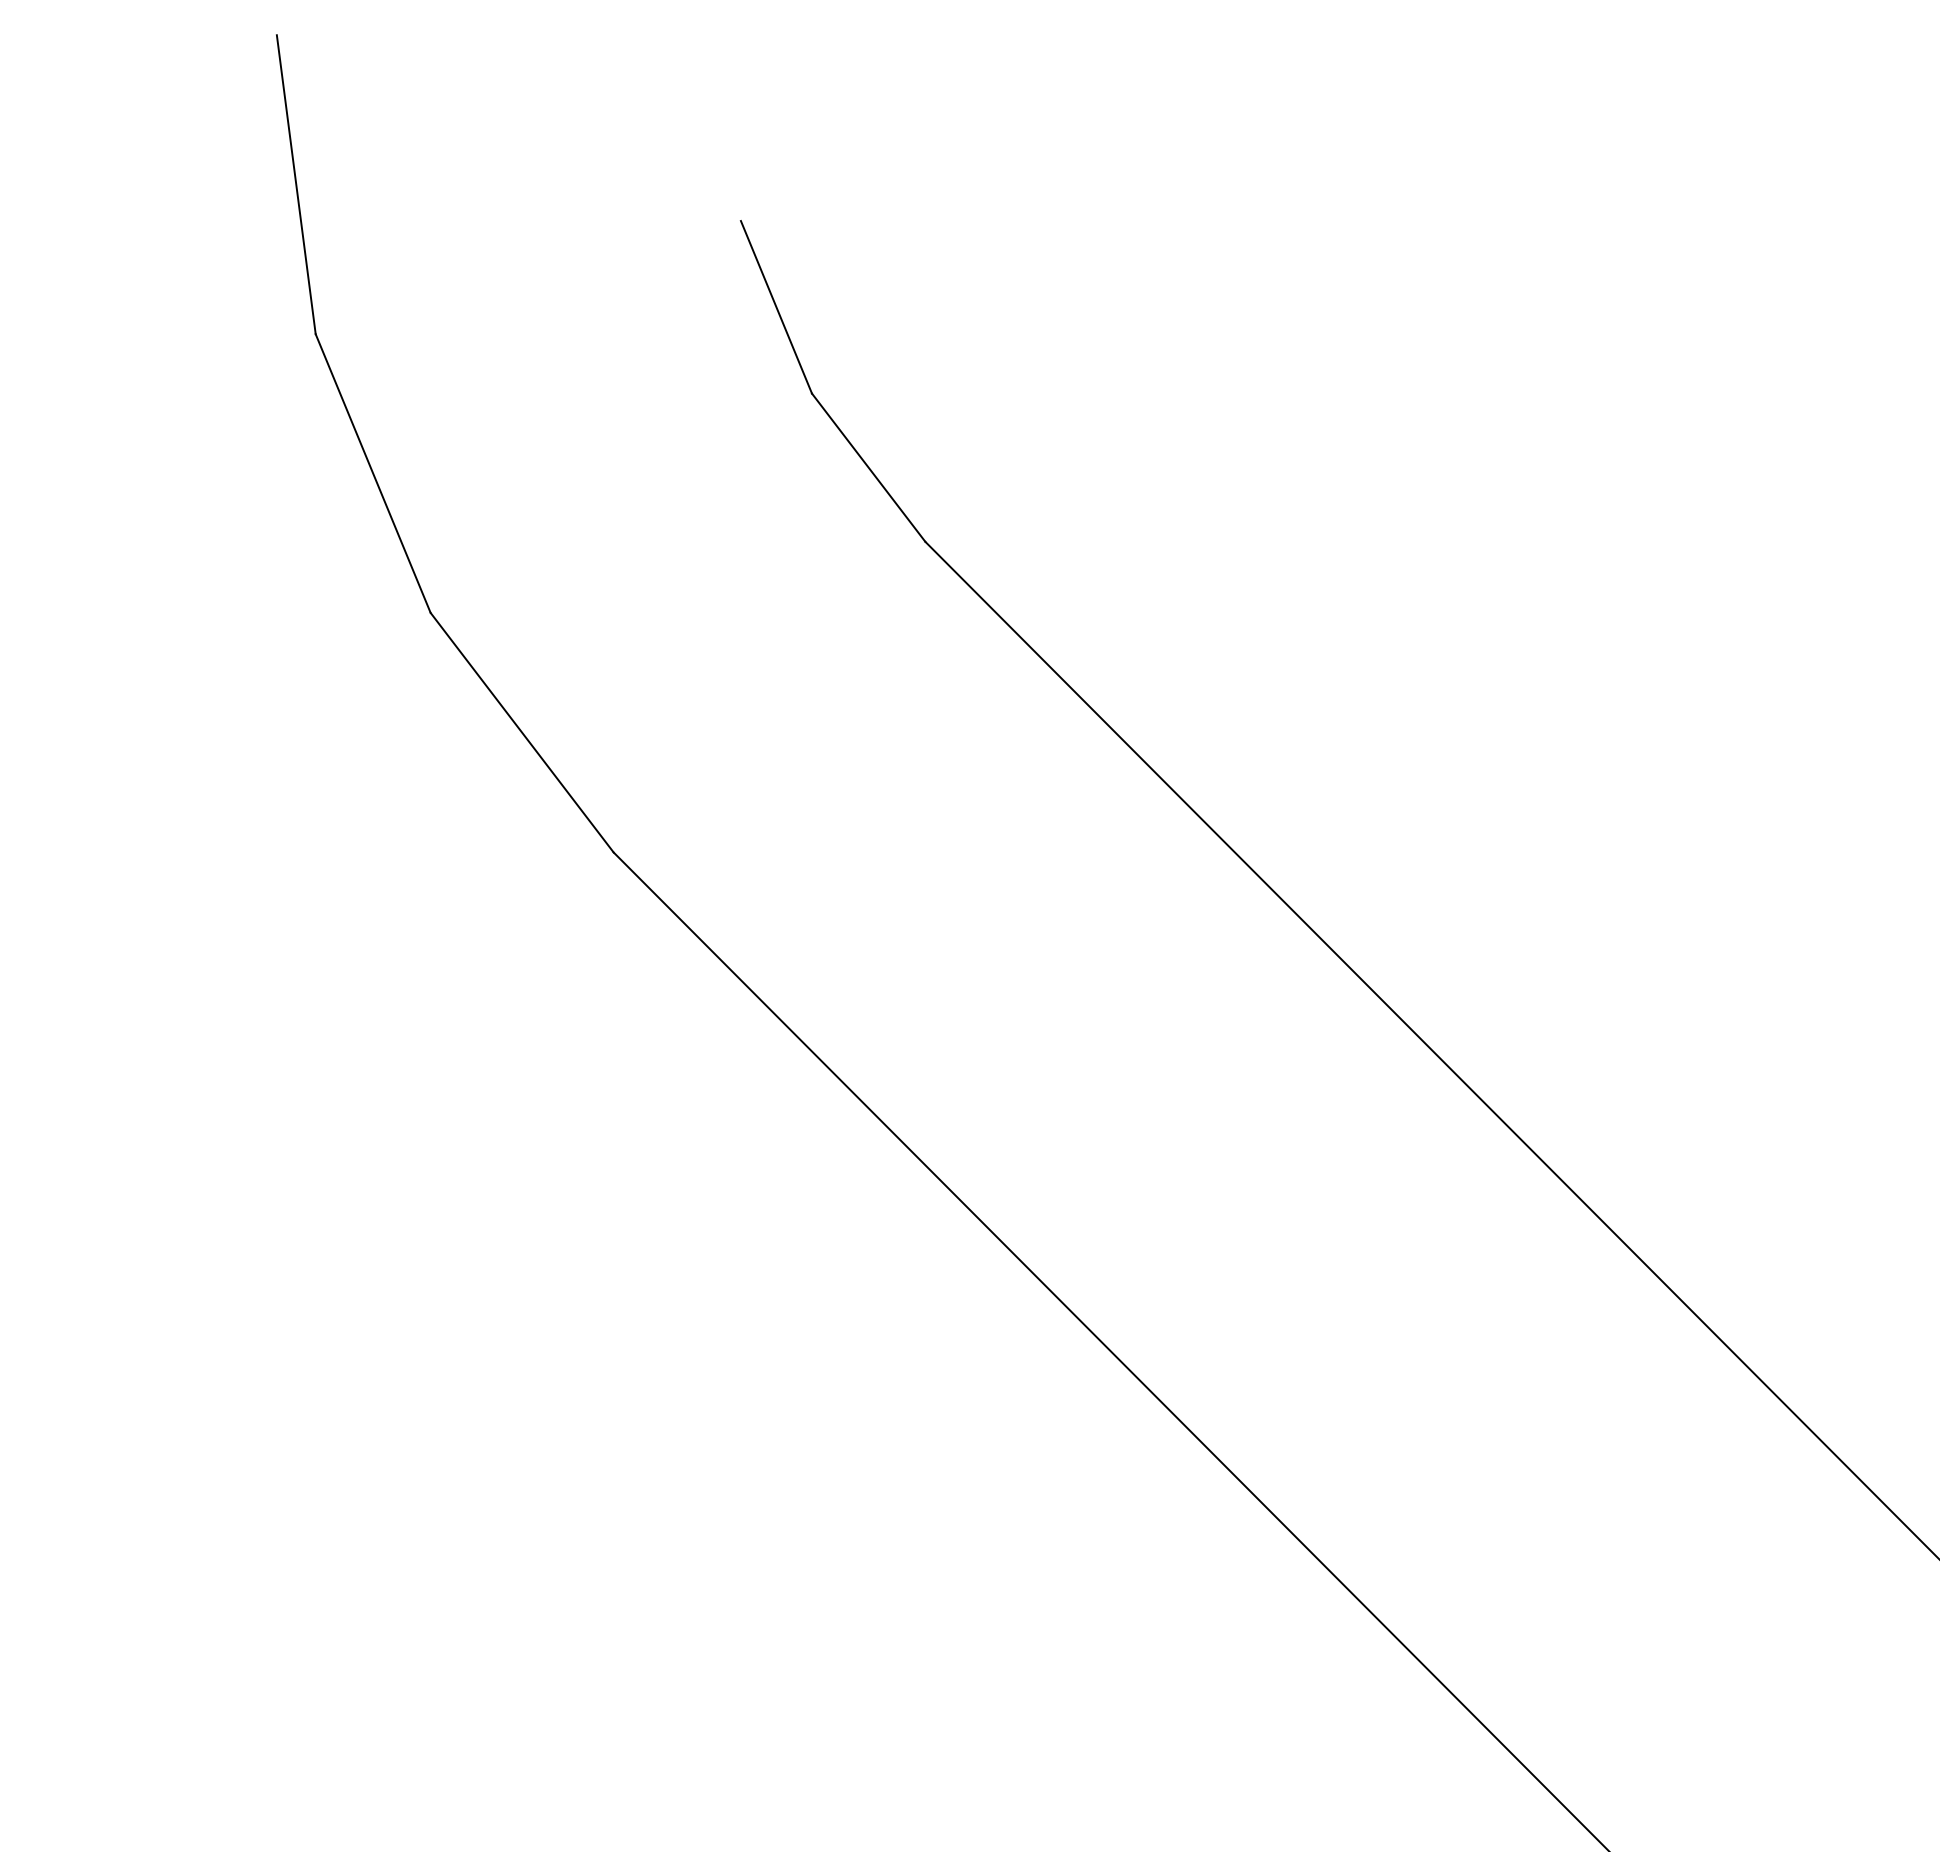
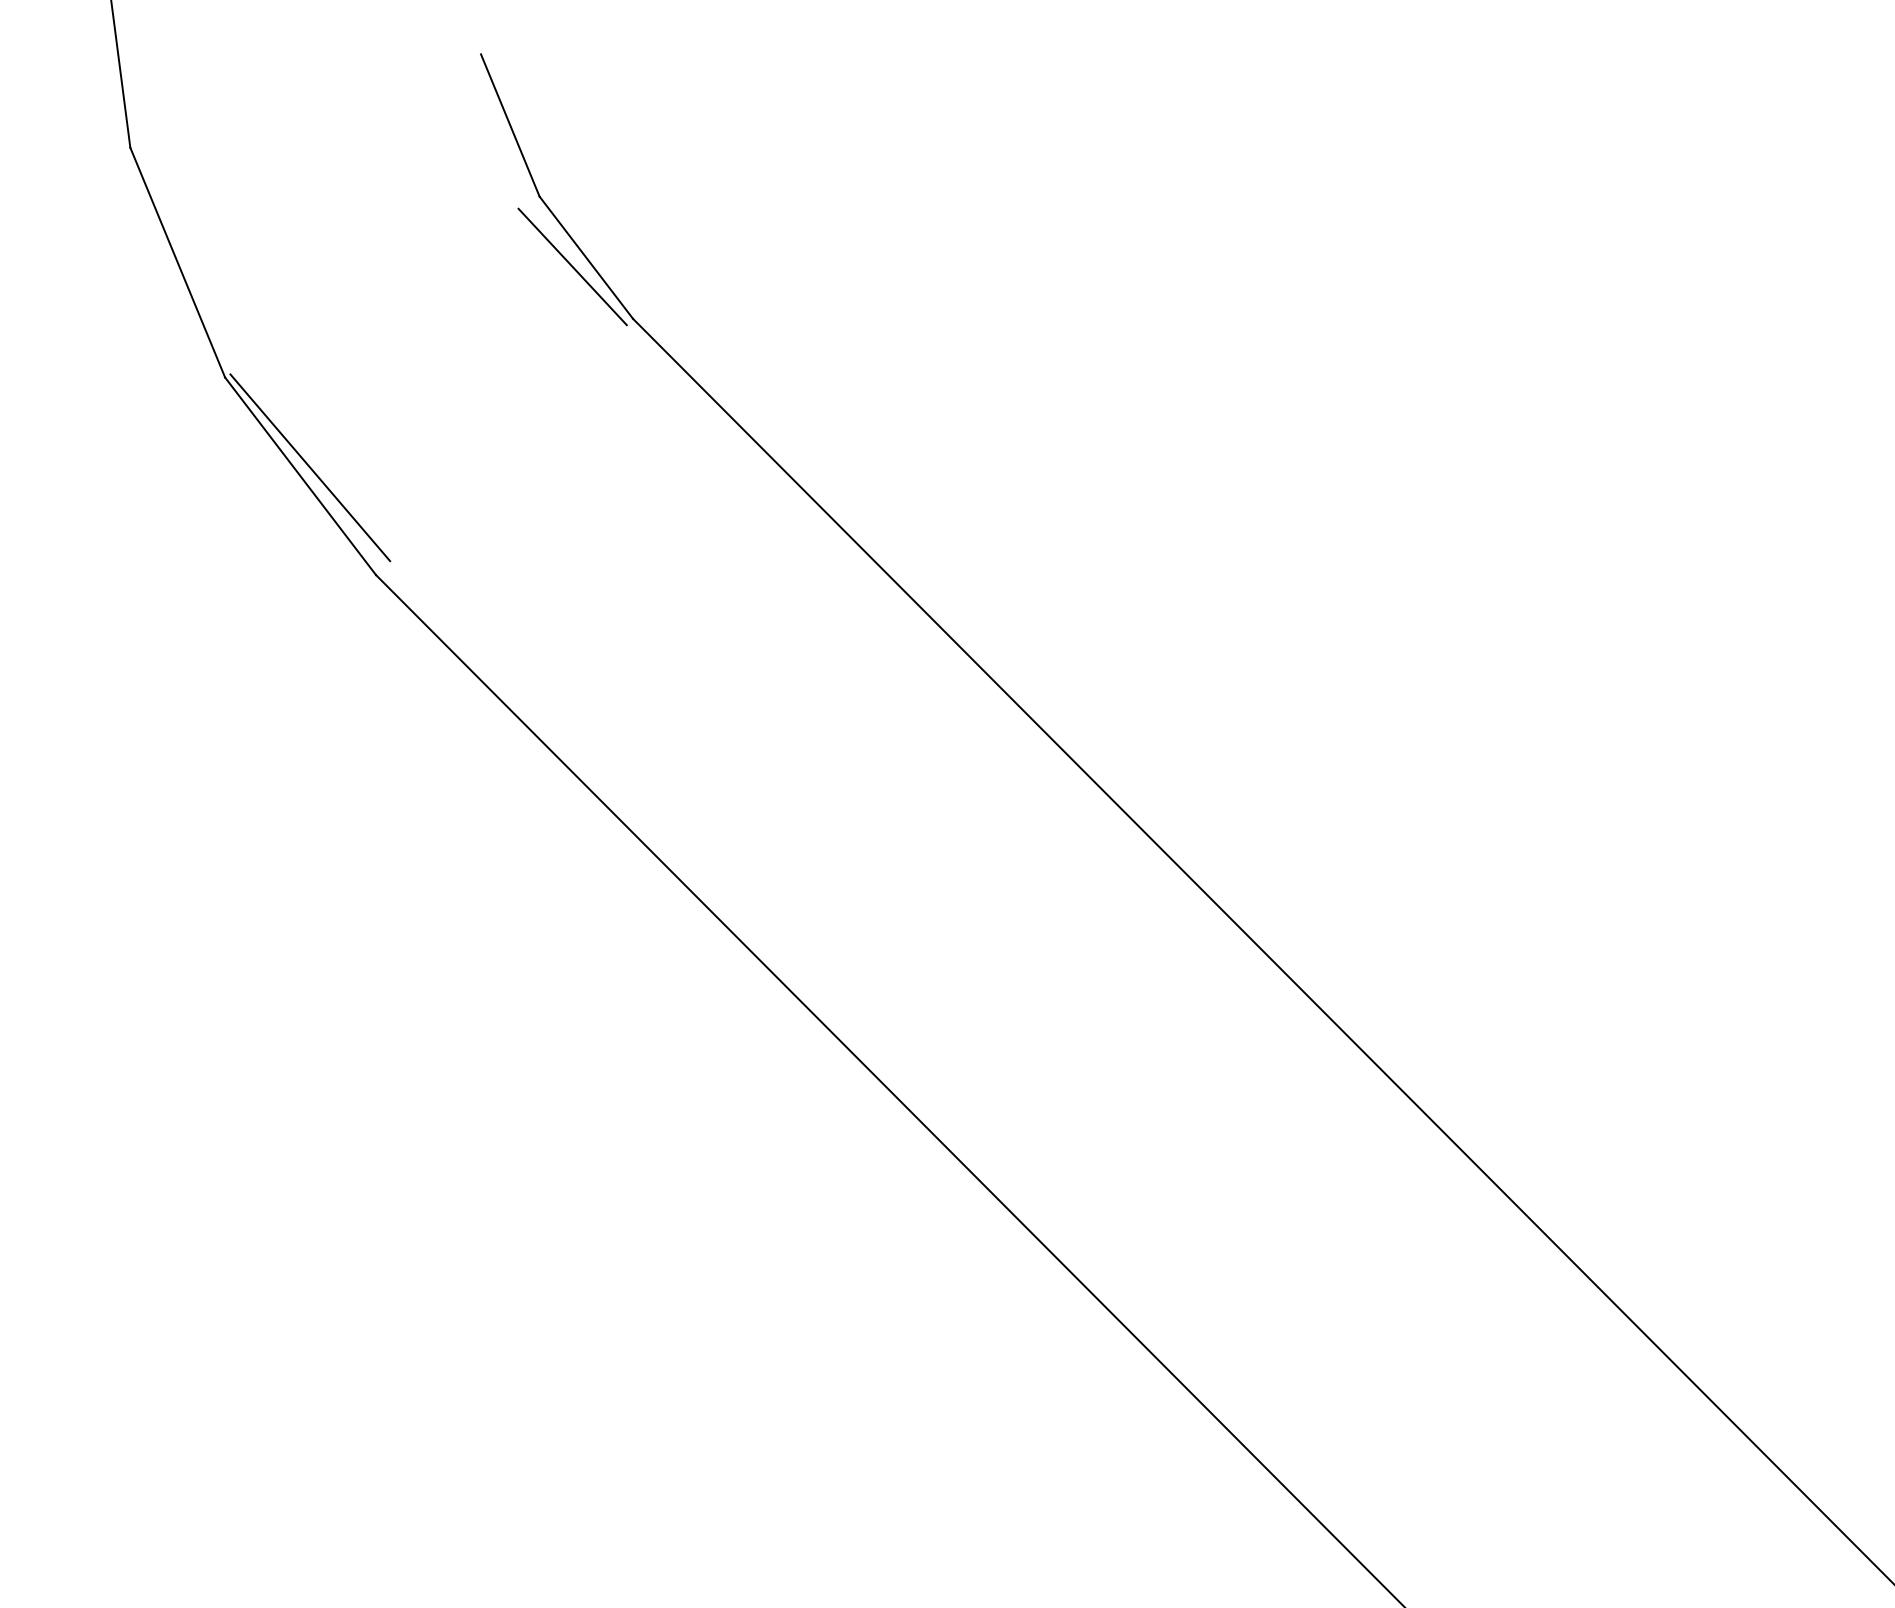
line: (851, 478) -> (572, 266), added
line: (534, 722) -> (310, 467), added

